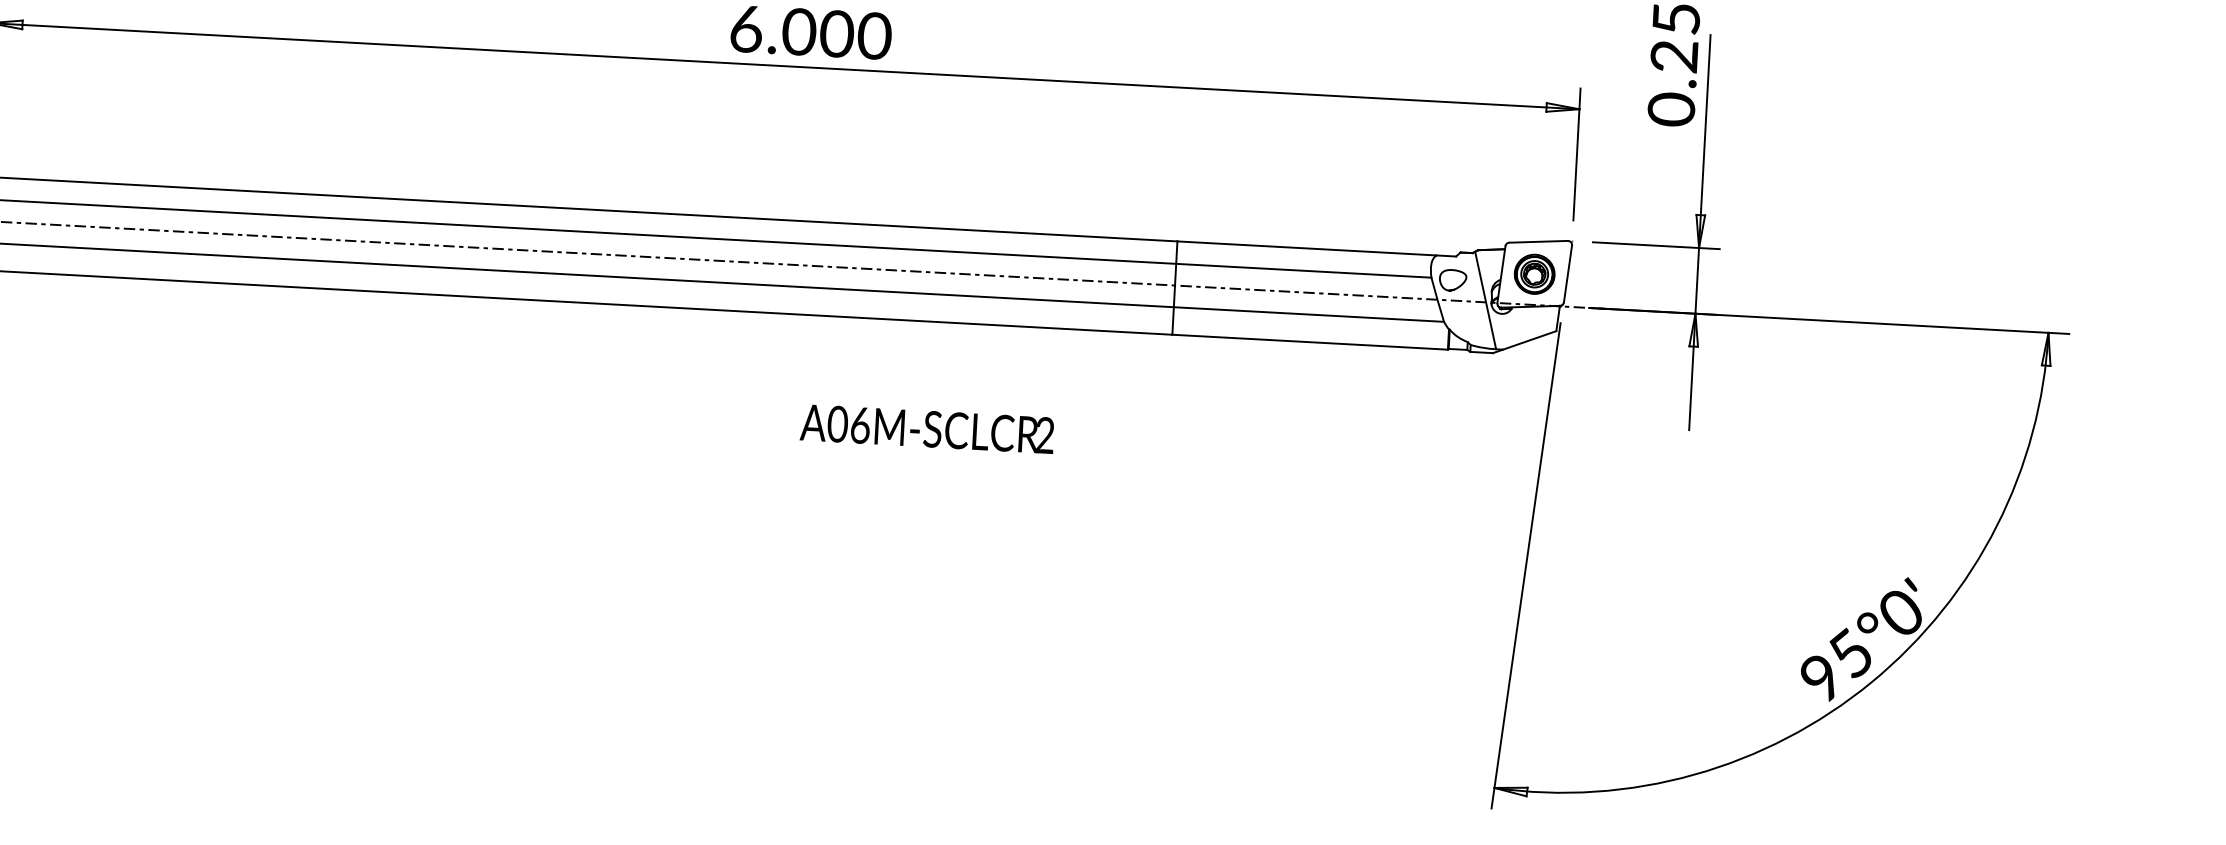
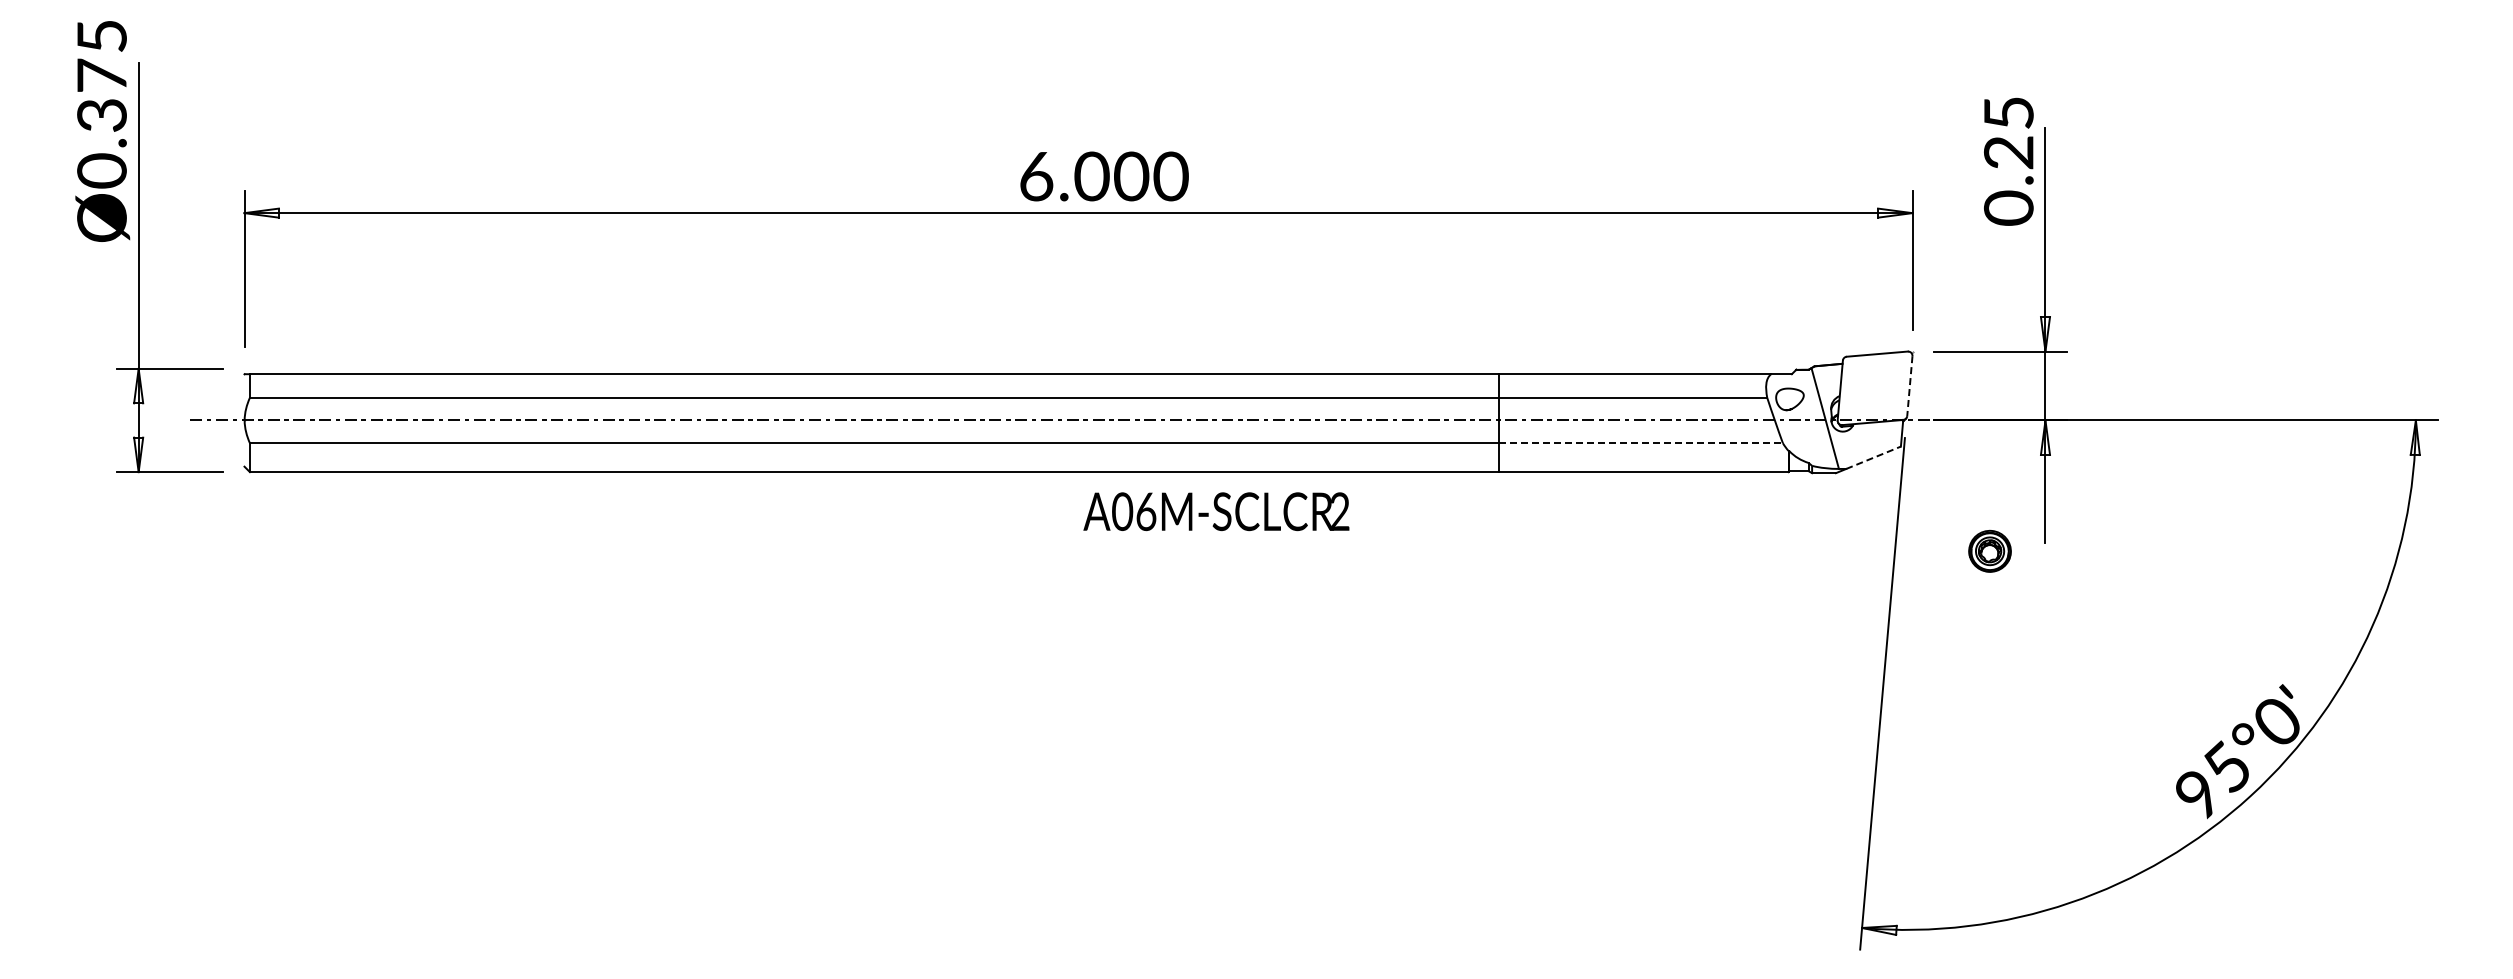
part: (1534, 273) -> (1989, 550), moved
line: (1567, 274) -> (1909, 386), solid -> dashed
line: (1309, 314) -> (1641, 443), solid -> dashed
line: (1529, 340) -> (1873, 457), solid -> dashed
text: (927, 428) -> (1216, 511), moved

